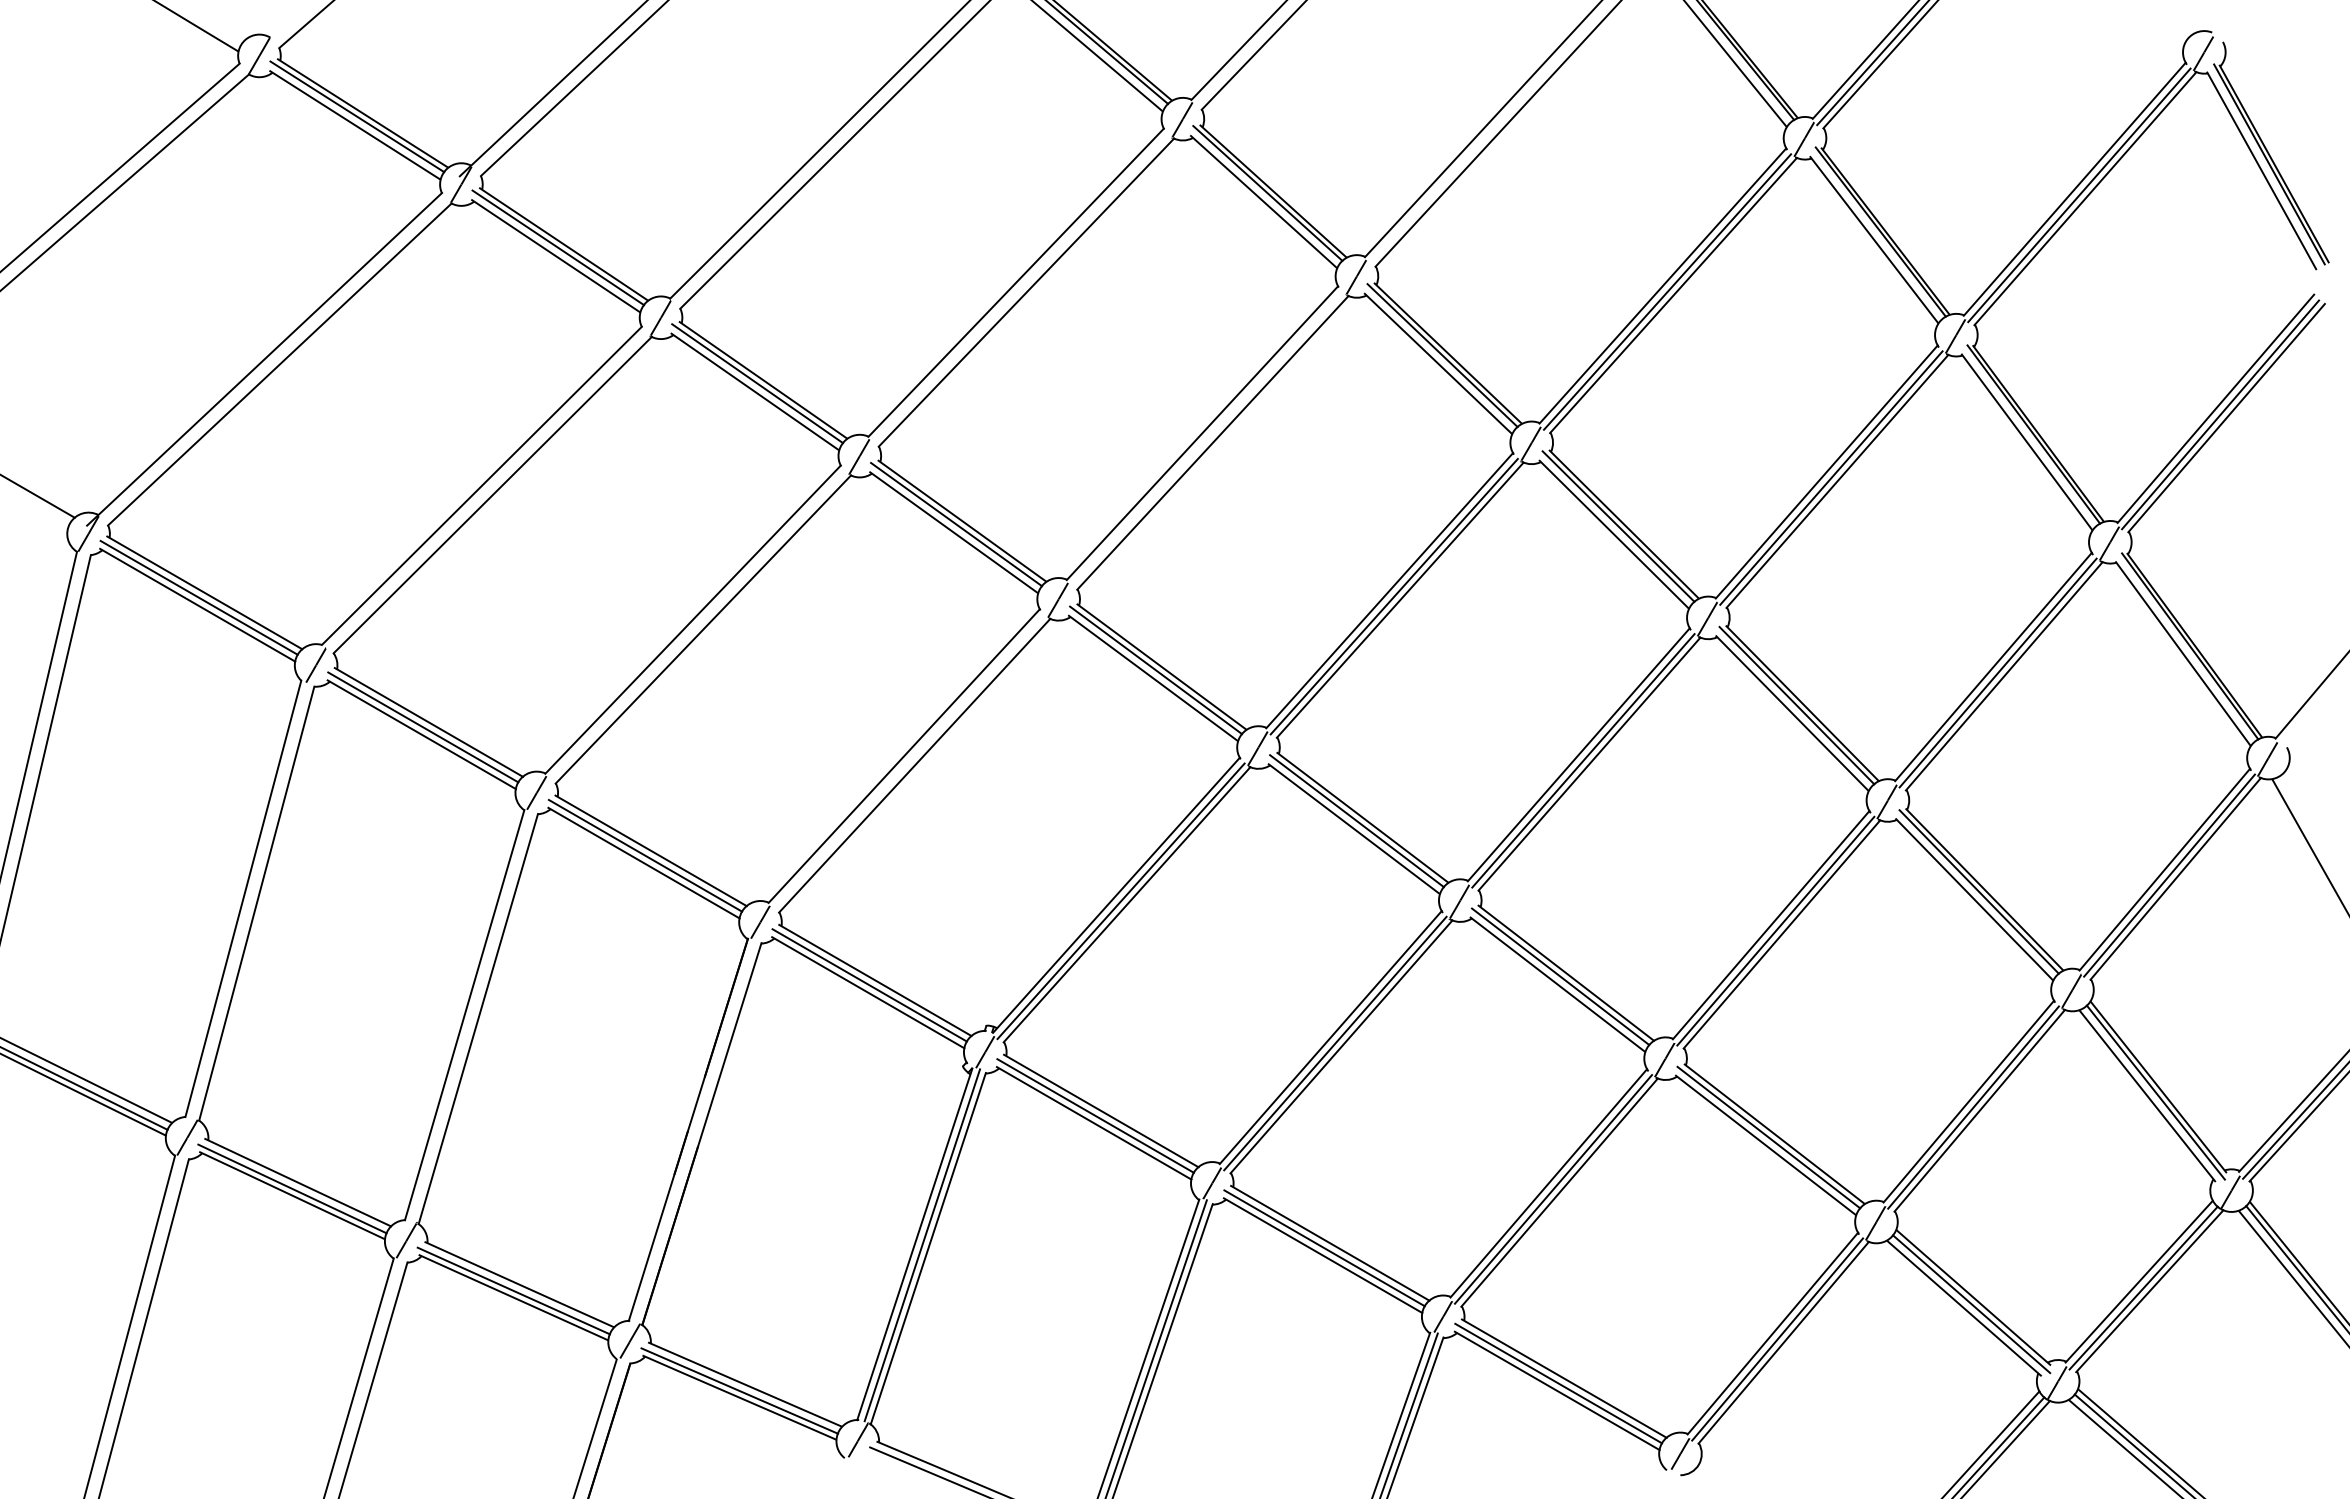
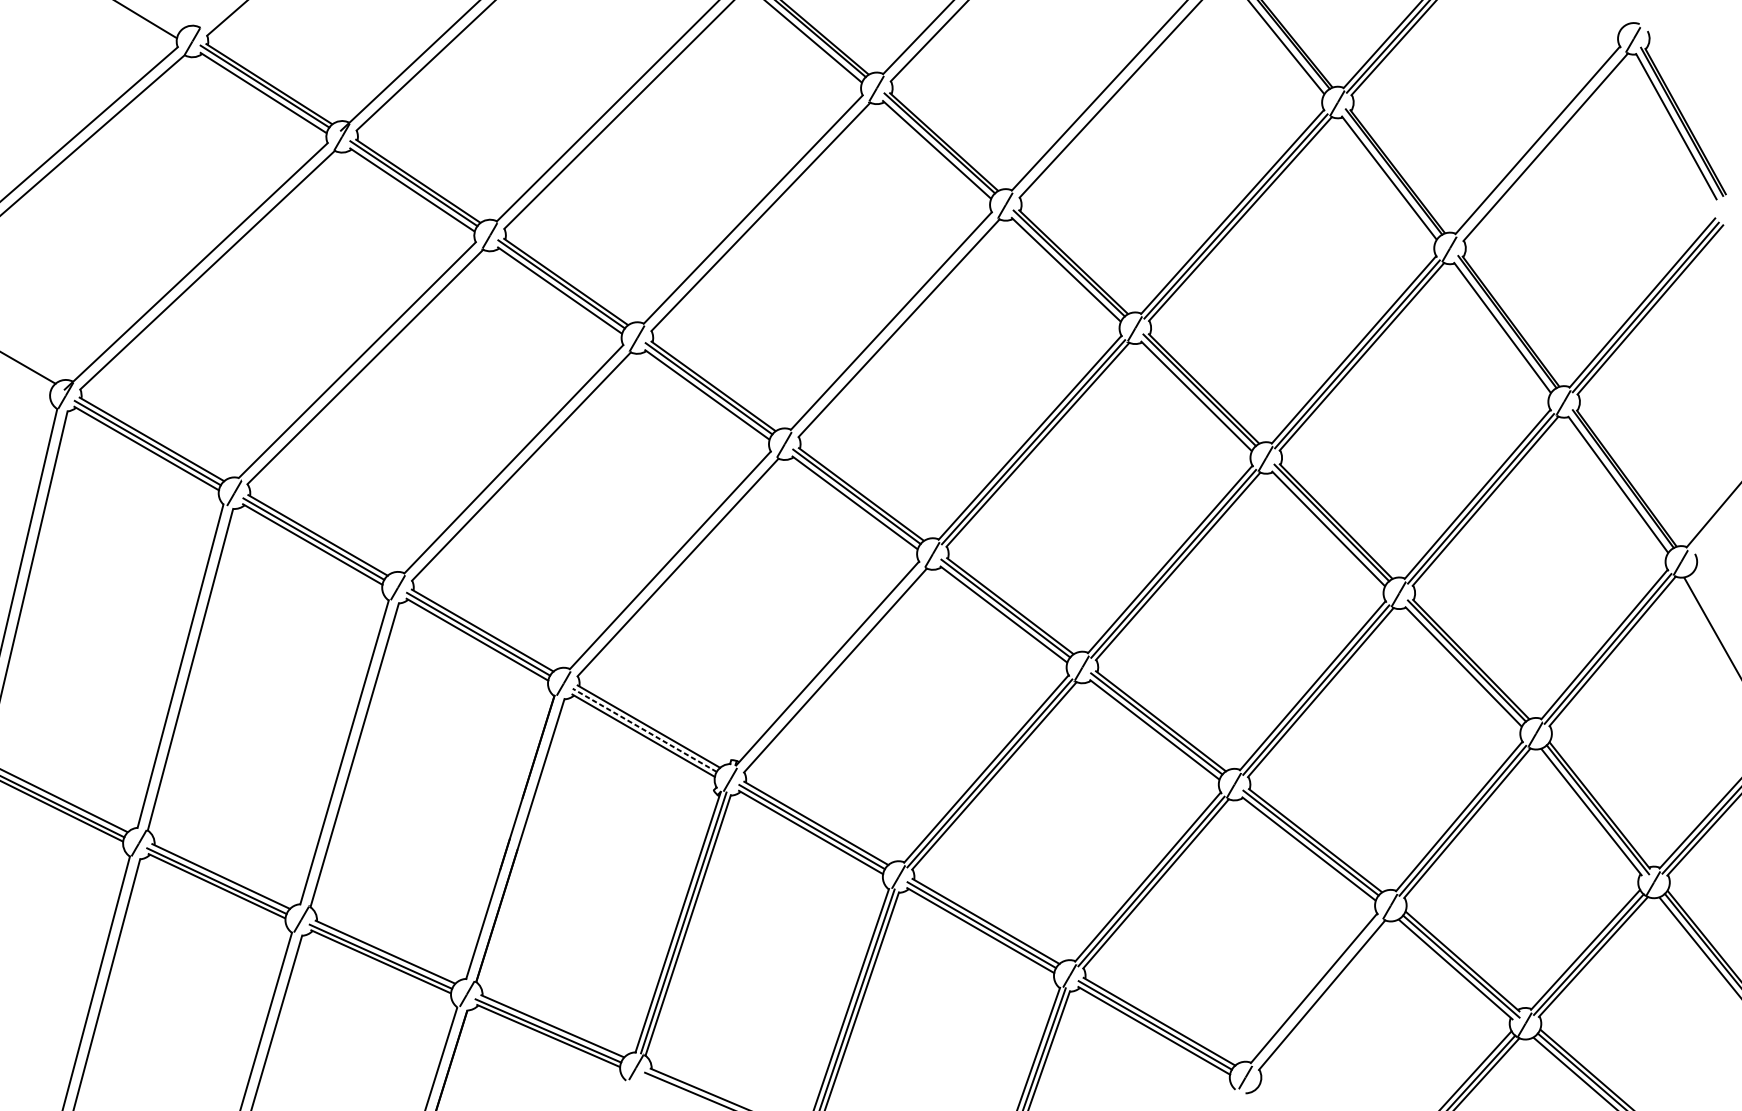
line: (2079, 195) -> (1541, 144), removed
line: (1120, 901) -> (830, 668), removed
line: (869, 985) -> (644, 730), solid -> dashed
line: (1777, 1339) -> (1317, 992), removed

